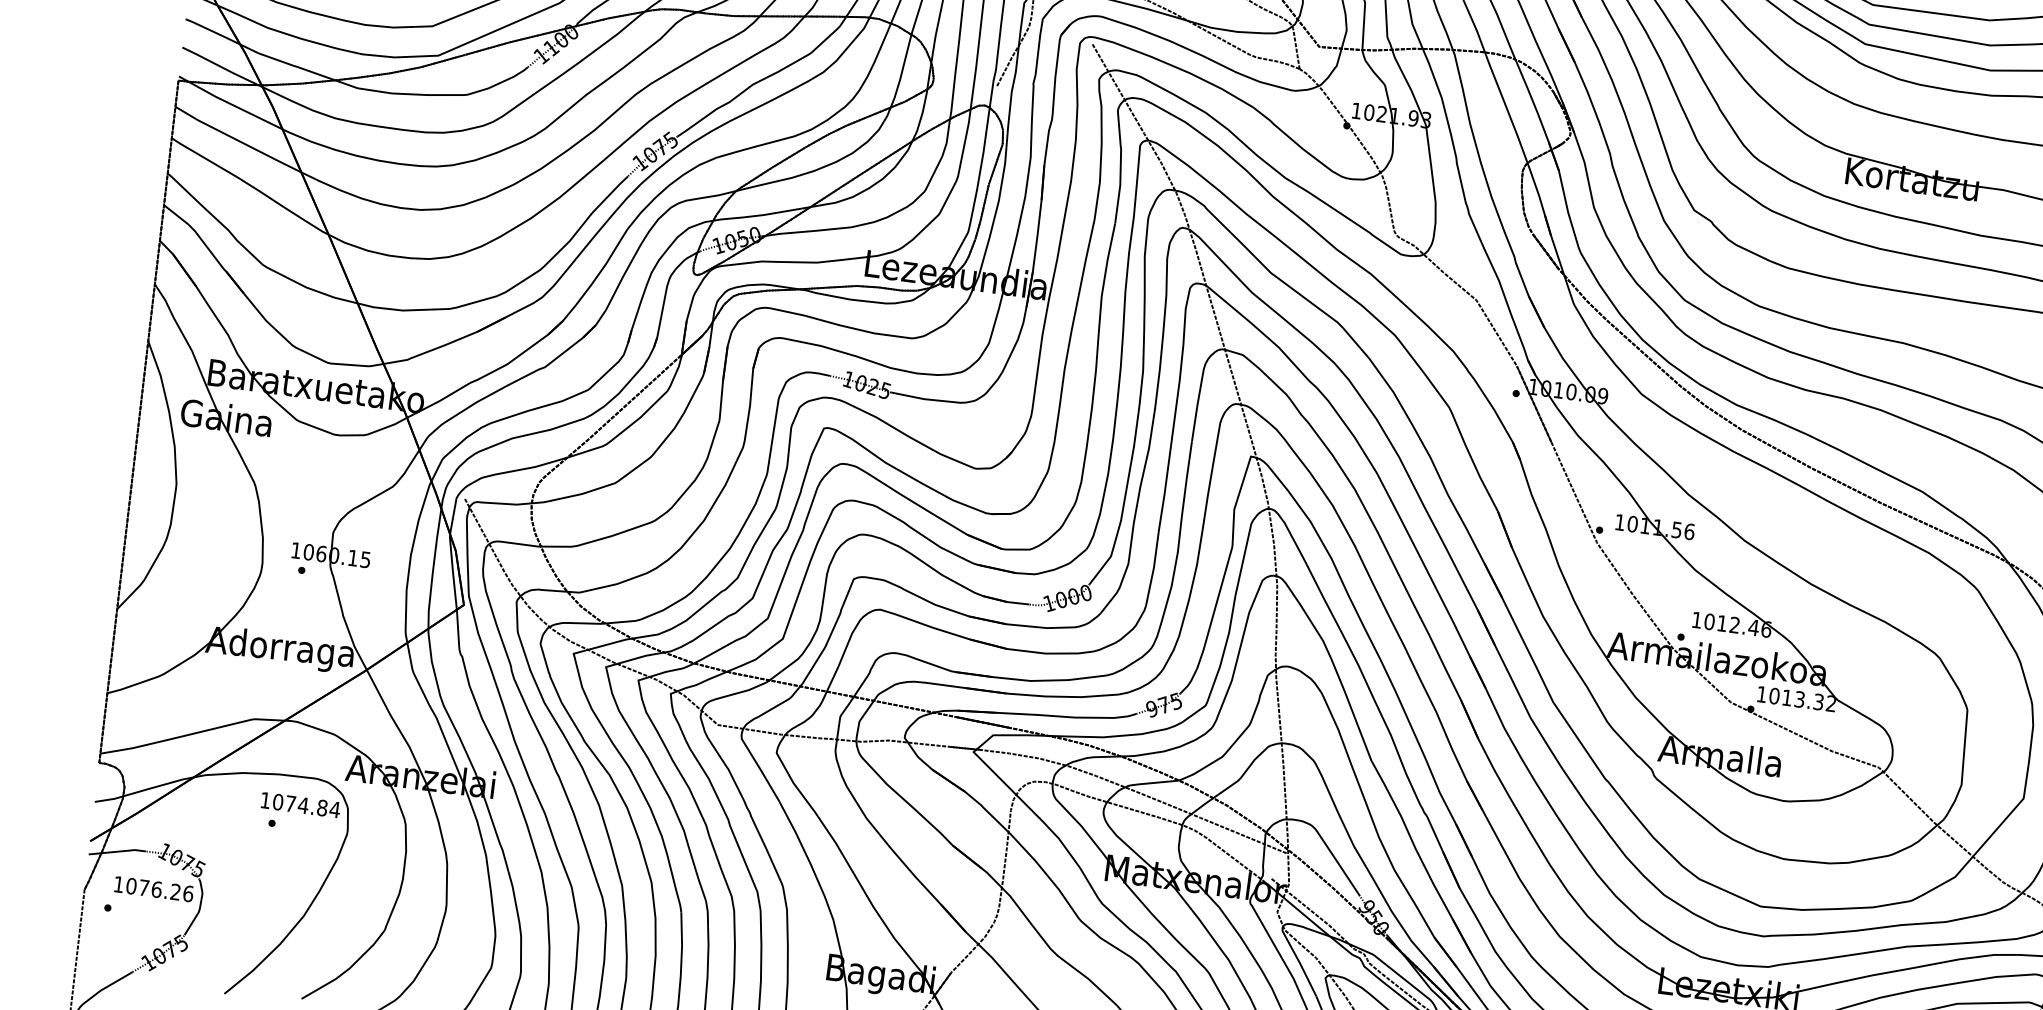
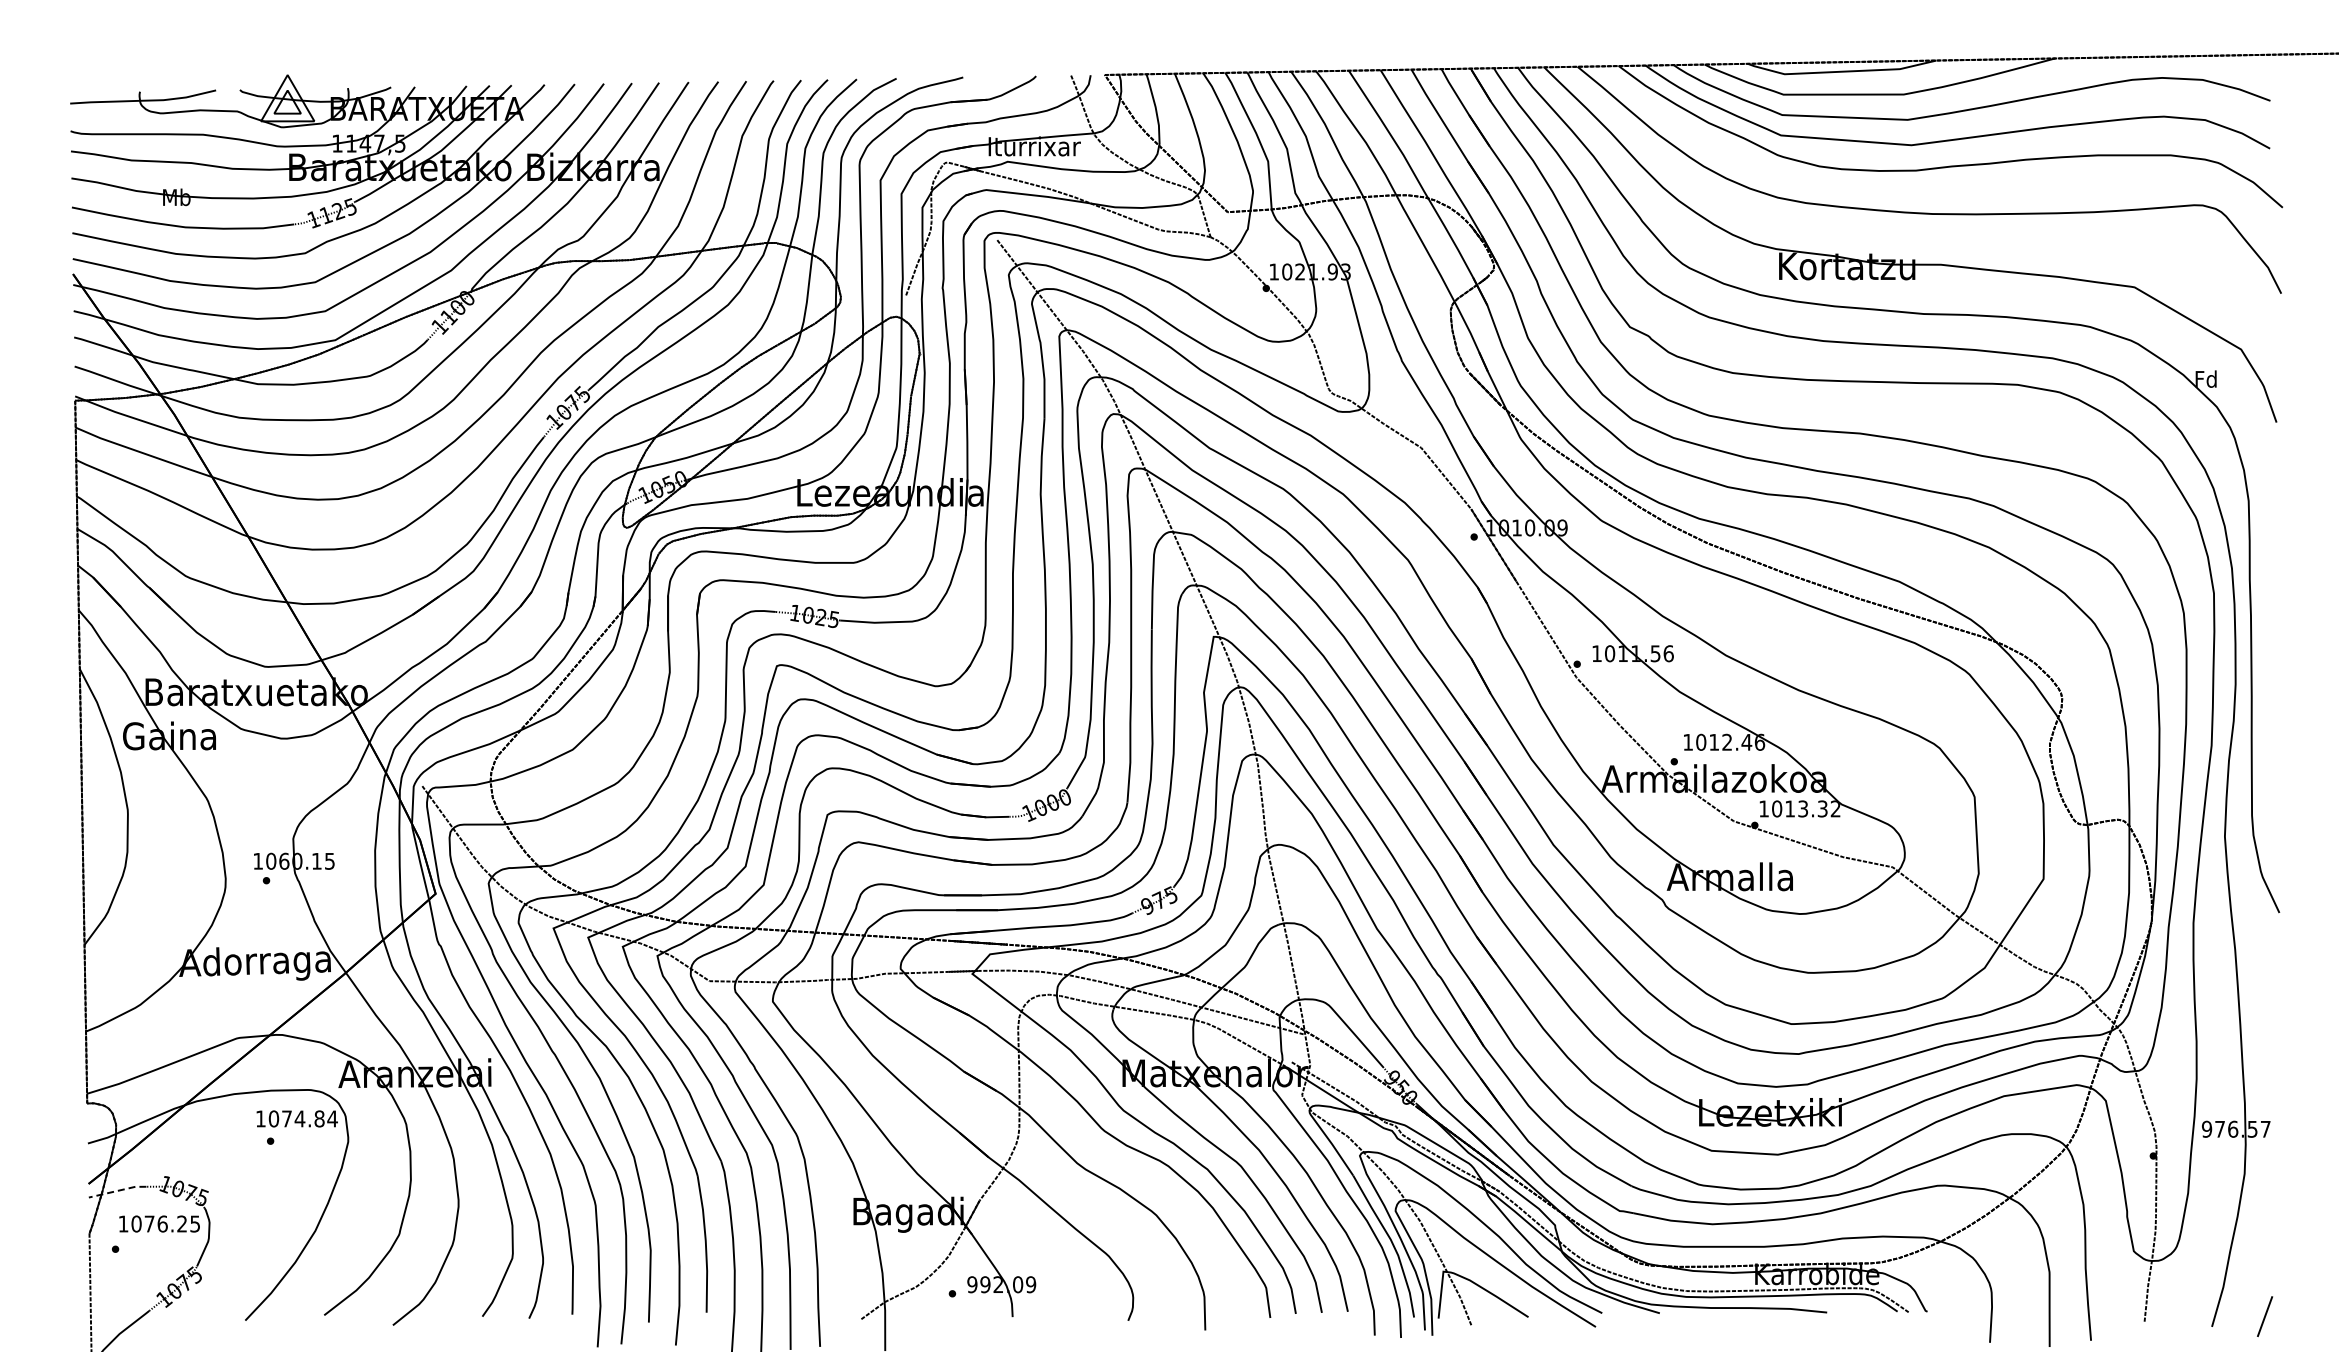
line: (117, 851) -> (117, 1190), solid -> dashed
text: (188, 893) -> (195, 1223), 1076.26 -> 1076.25

